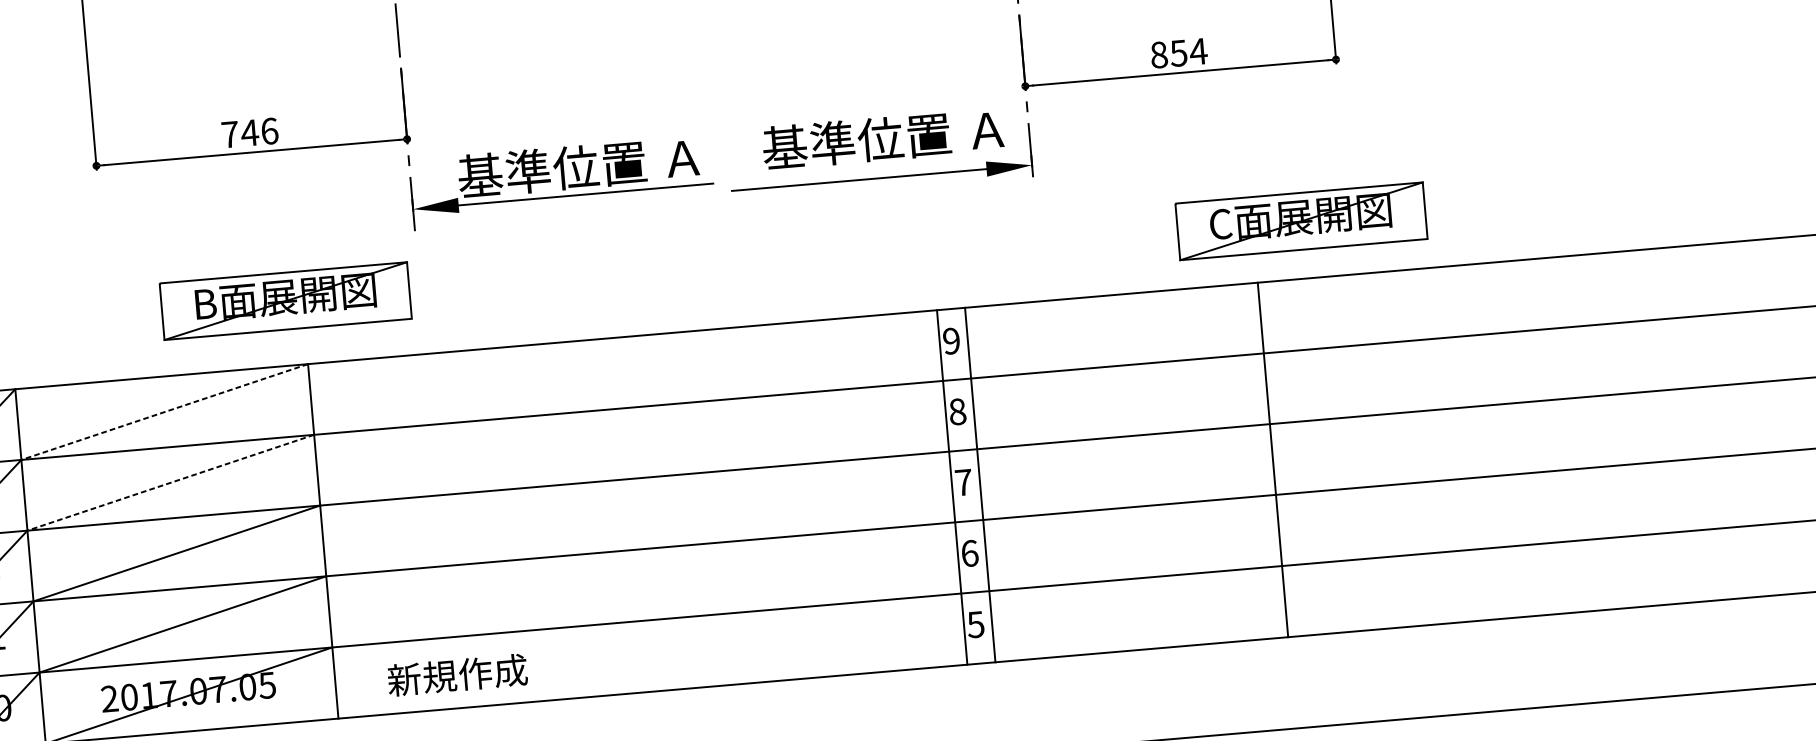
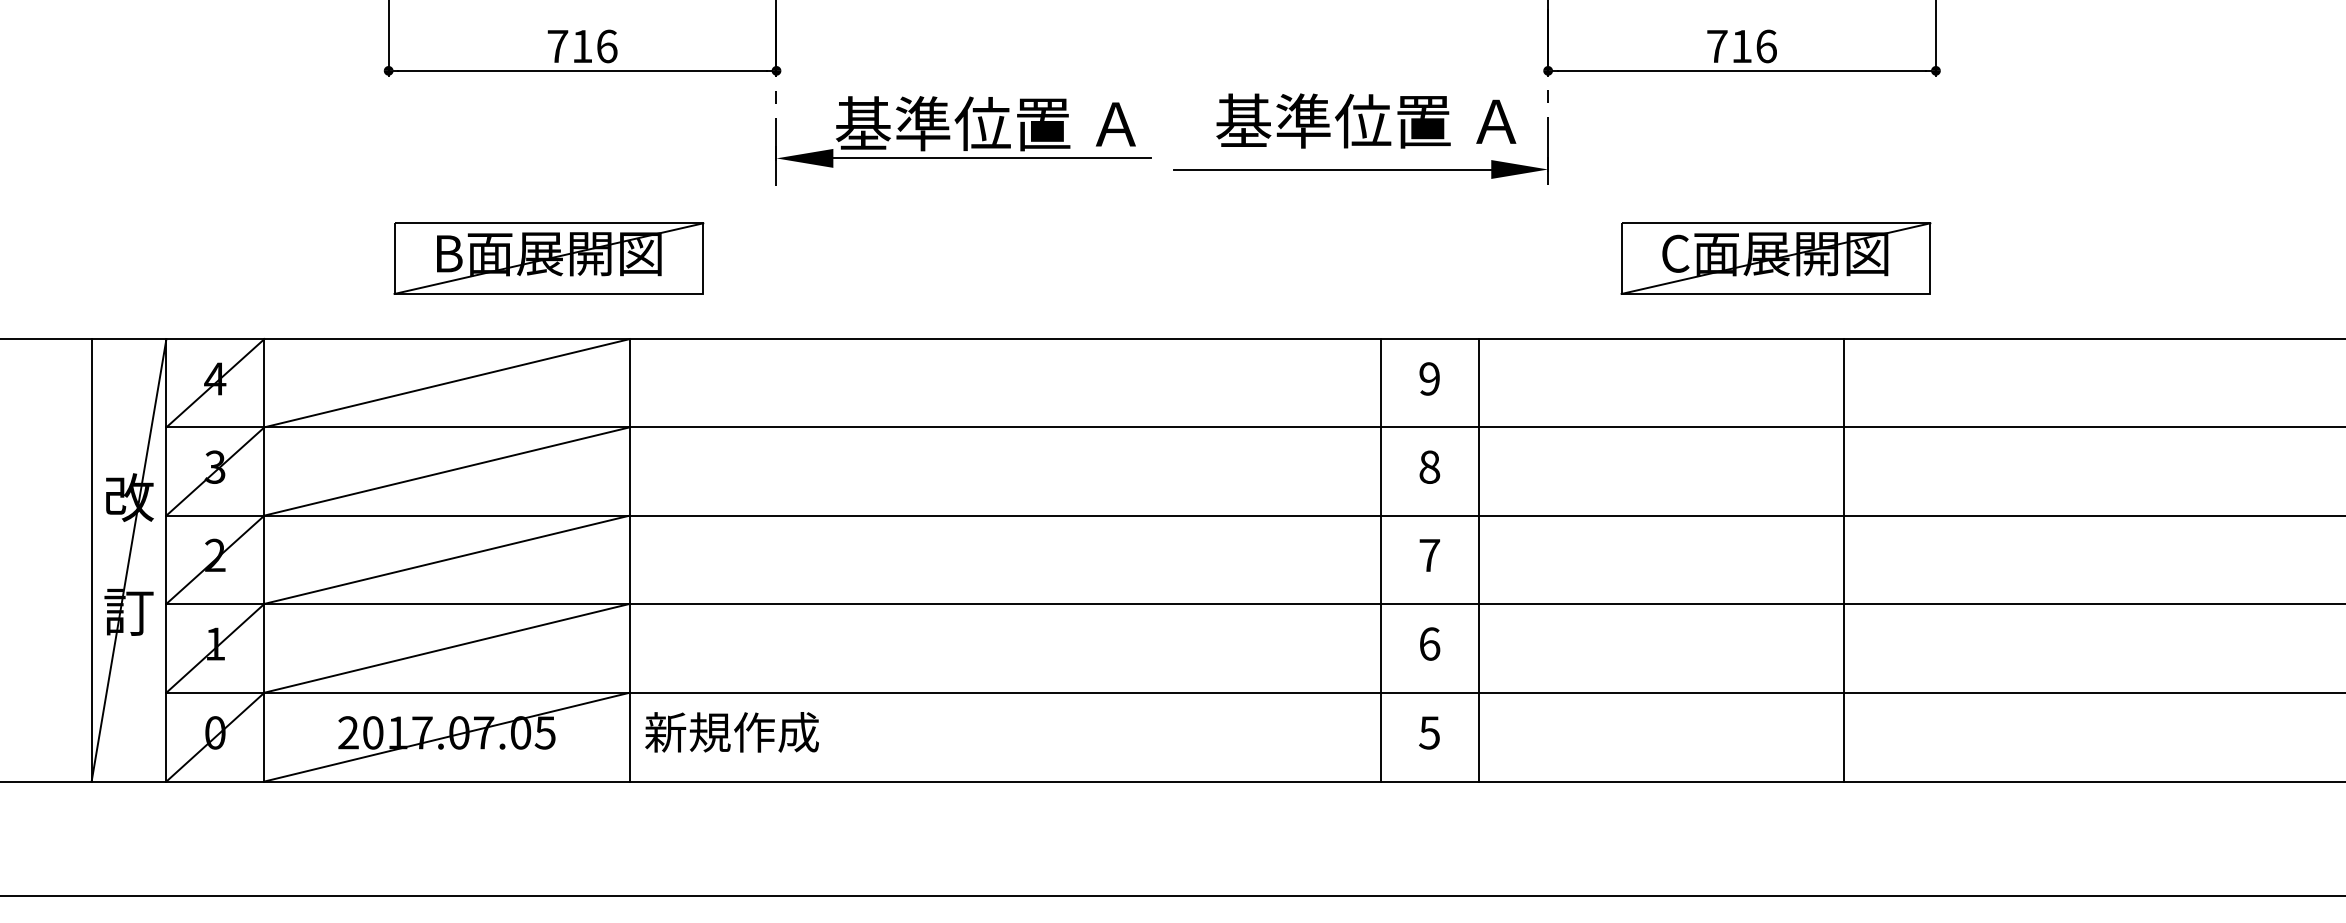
text: (1179, 53) -> (1742, 46), 854 -> 716
text: (250, 132) -> (582, 46), 746 -> 716
part: (1301, 221) -> (1775, 258), moved
part: (285, 301) -> (548, 258), moved
line: (165, 412) -> (447, 383), dashed -> solid
line: (1273, 460) -> (1844, 560), moved
line: (171, 482) -> (447, 471), dashed -> solid
line: (979, 485) -> (1478, 560), moved
line: (951, 487) -> (1380, 560), moved
text: (457, 675) -> (731, 732), moved

